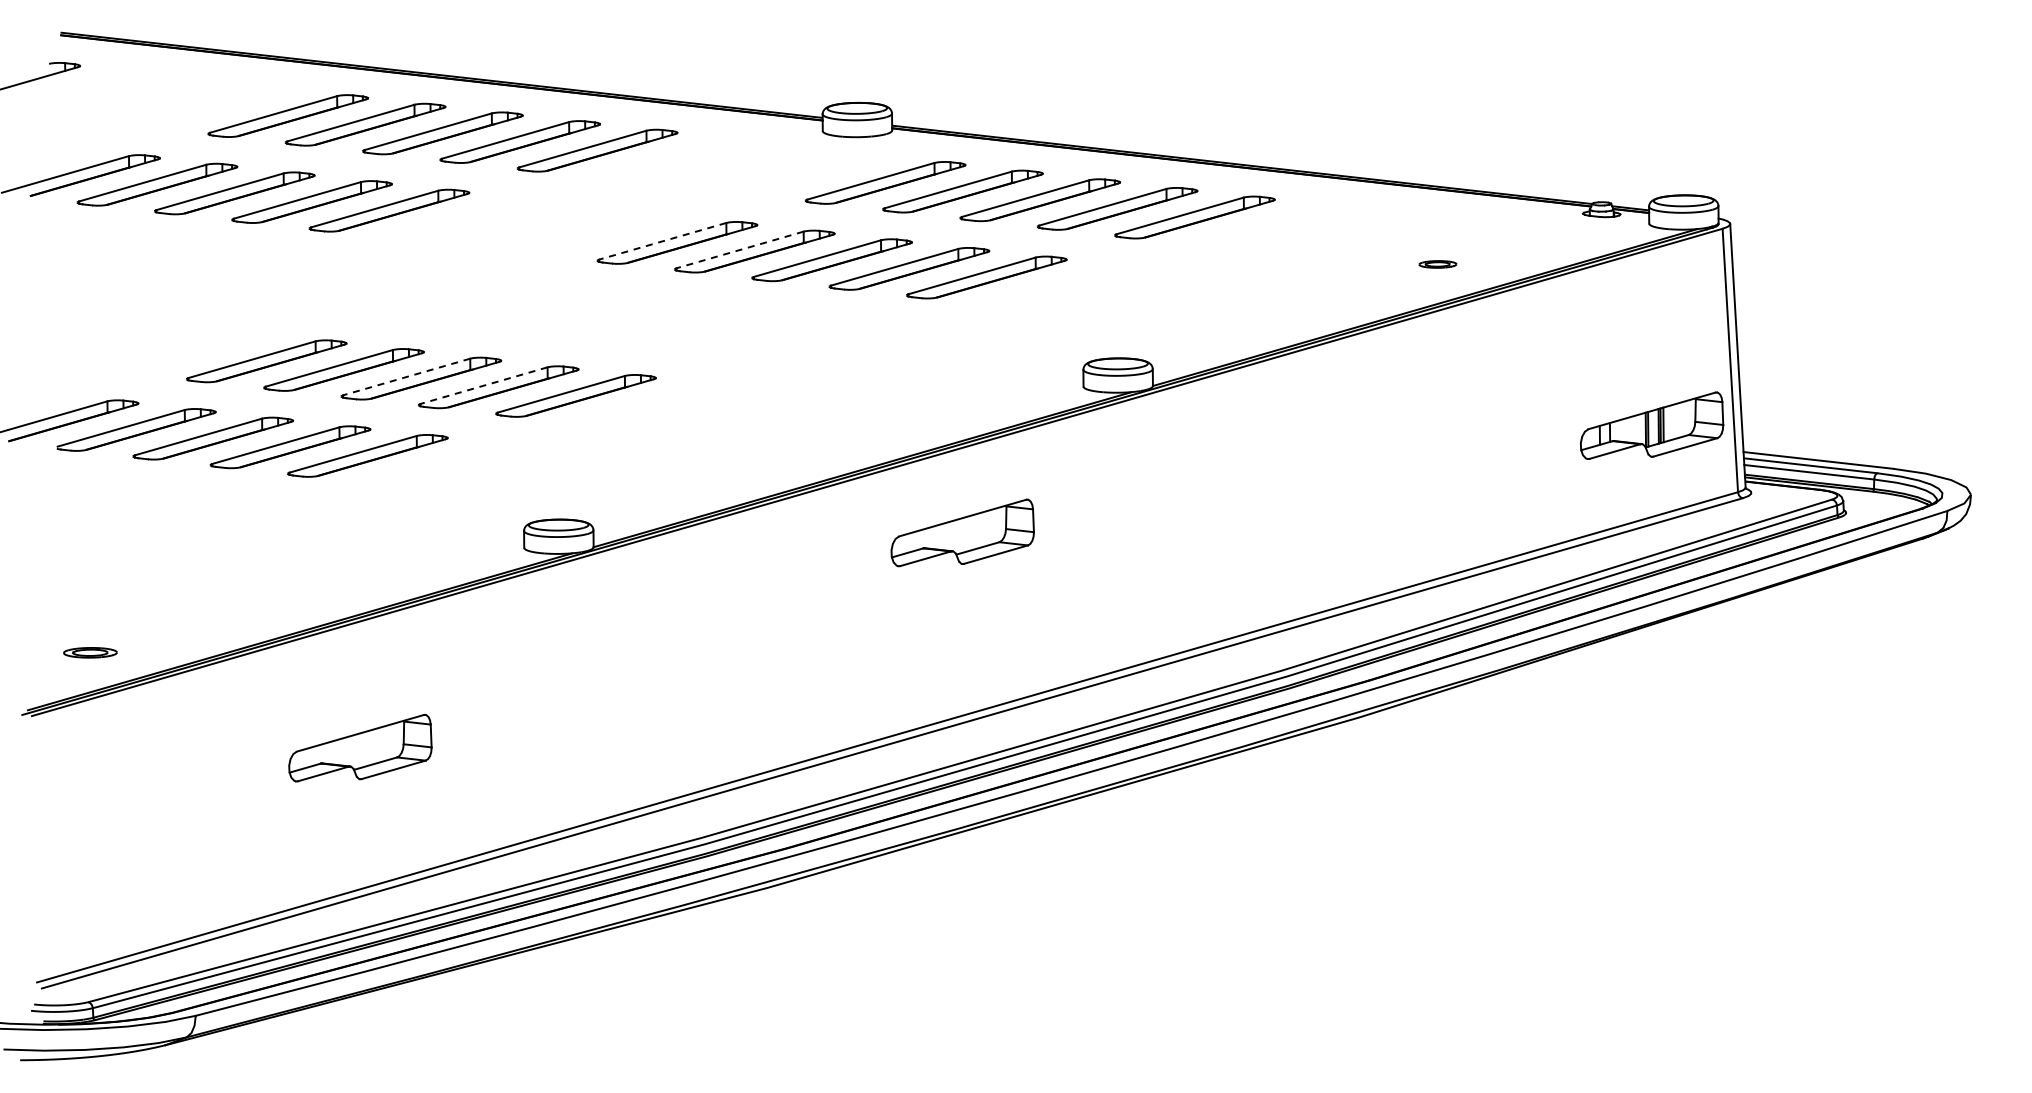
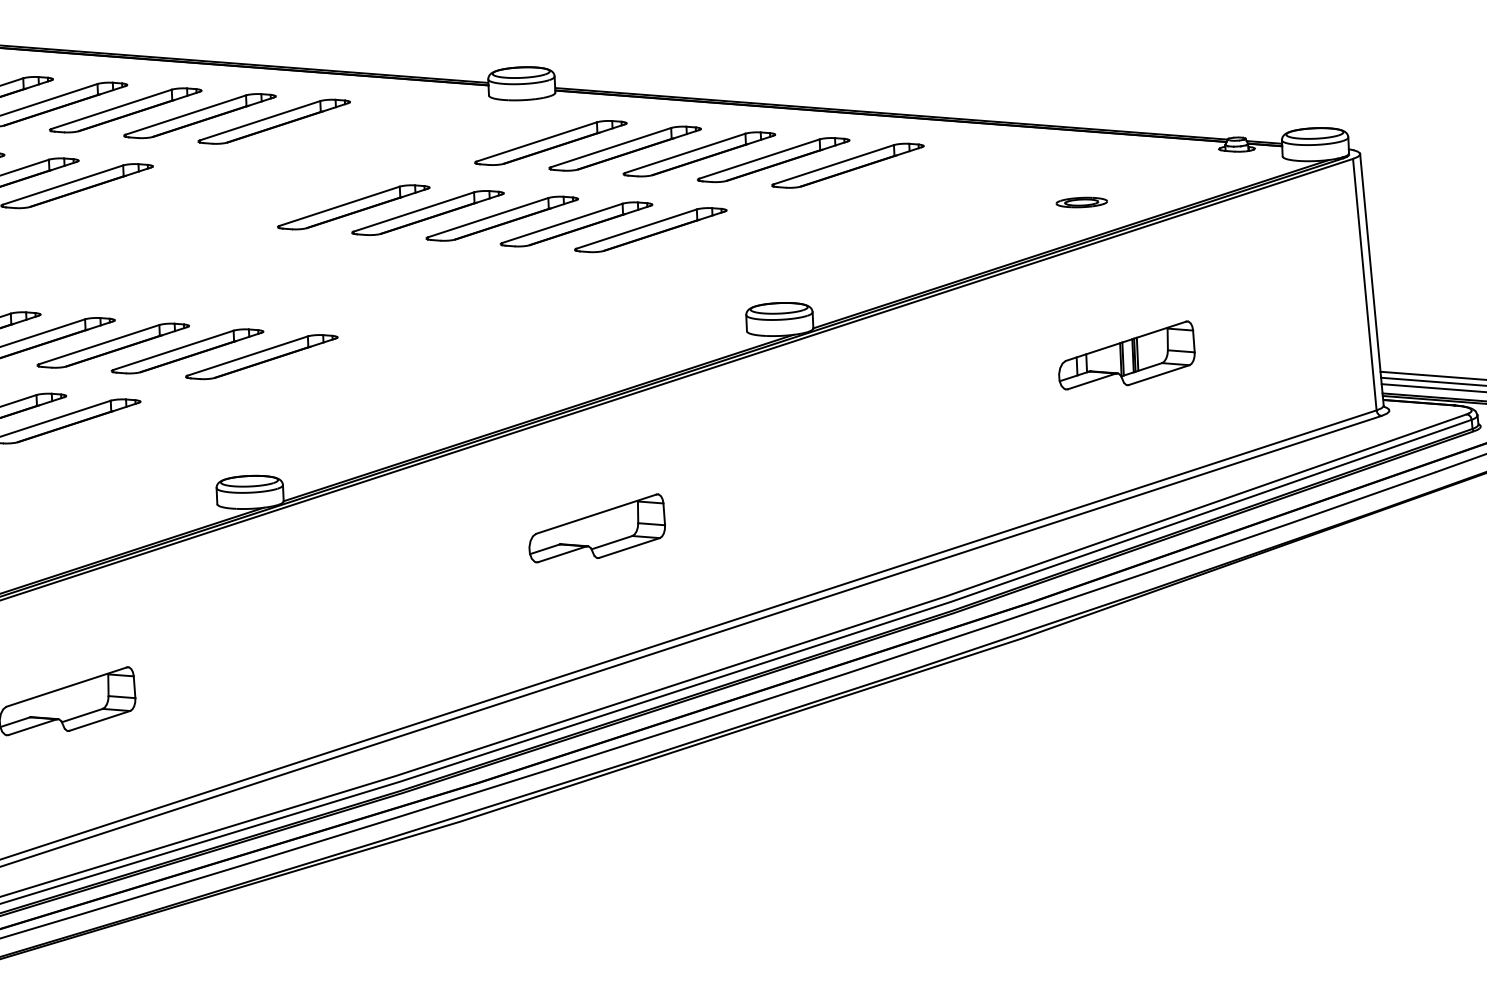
line: (662, 241) -> (339, 206), dashed -> solid
line: (739, 250) -> (413, 212), dashed -> solid
part: (1437, 264) -> (1081, 202), size x1.43
line: (406, 377) -> (98, 345), dashed -> solid
line: (483, 385) -> (172, 350), dashed -> solid
part: (1652, 425) -> (1127, 355), moved
part: (962, 532) -> (596, 527), moved

